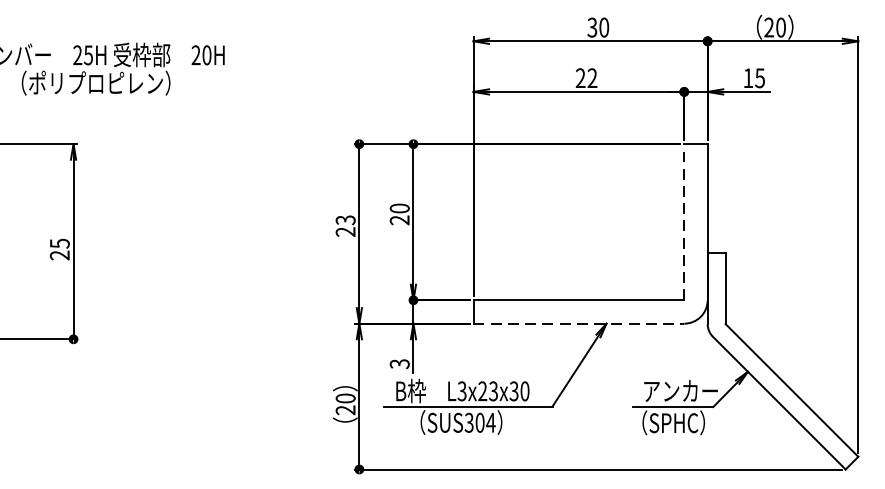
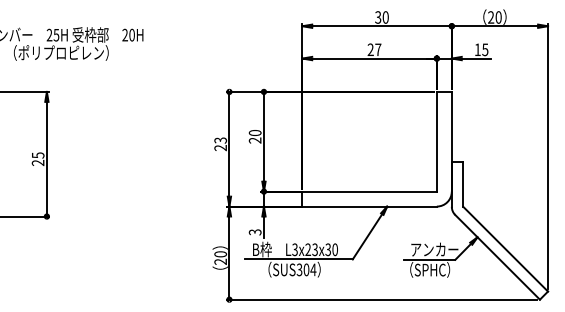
text: (592, 77) -> (378, 49), 22 -> 27
line: (683, 221) -> (436, 141), dashed -> solid
line: (580, 323) -> (370, 206), dashed -> solid

